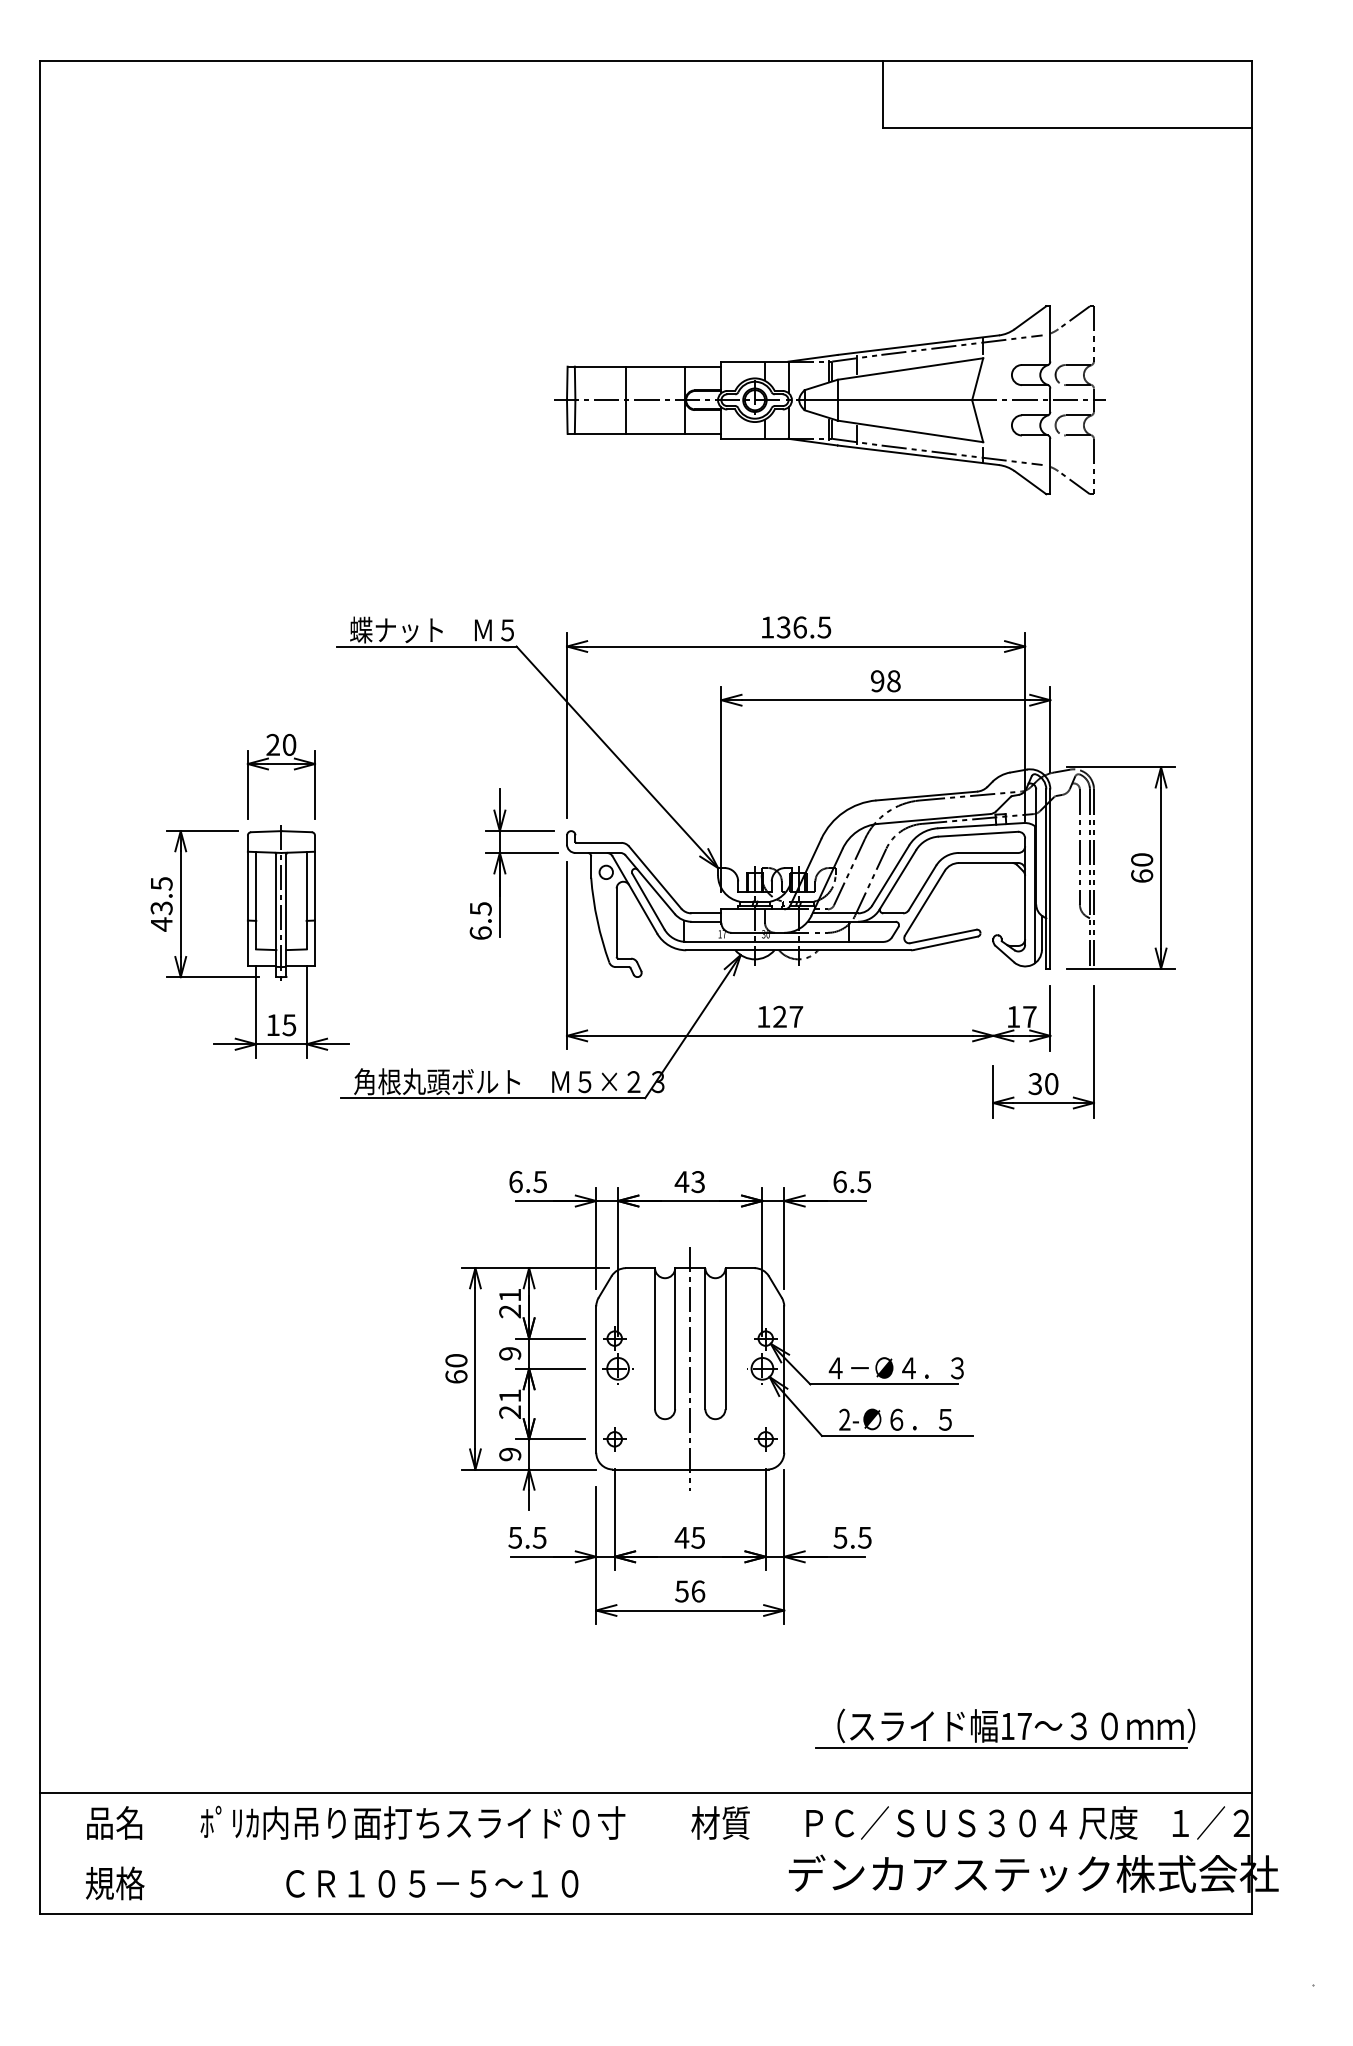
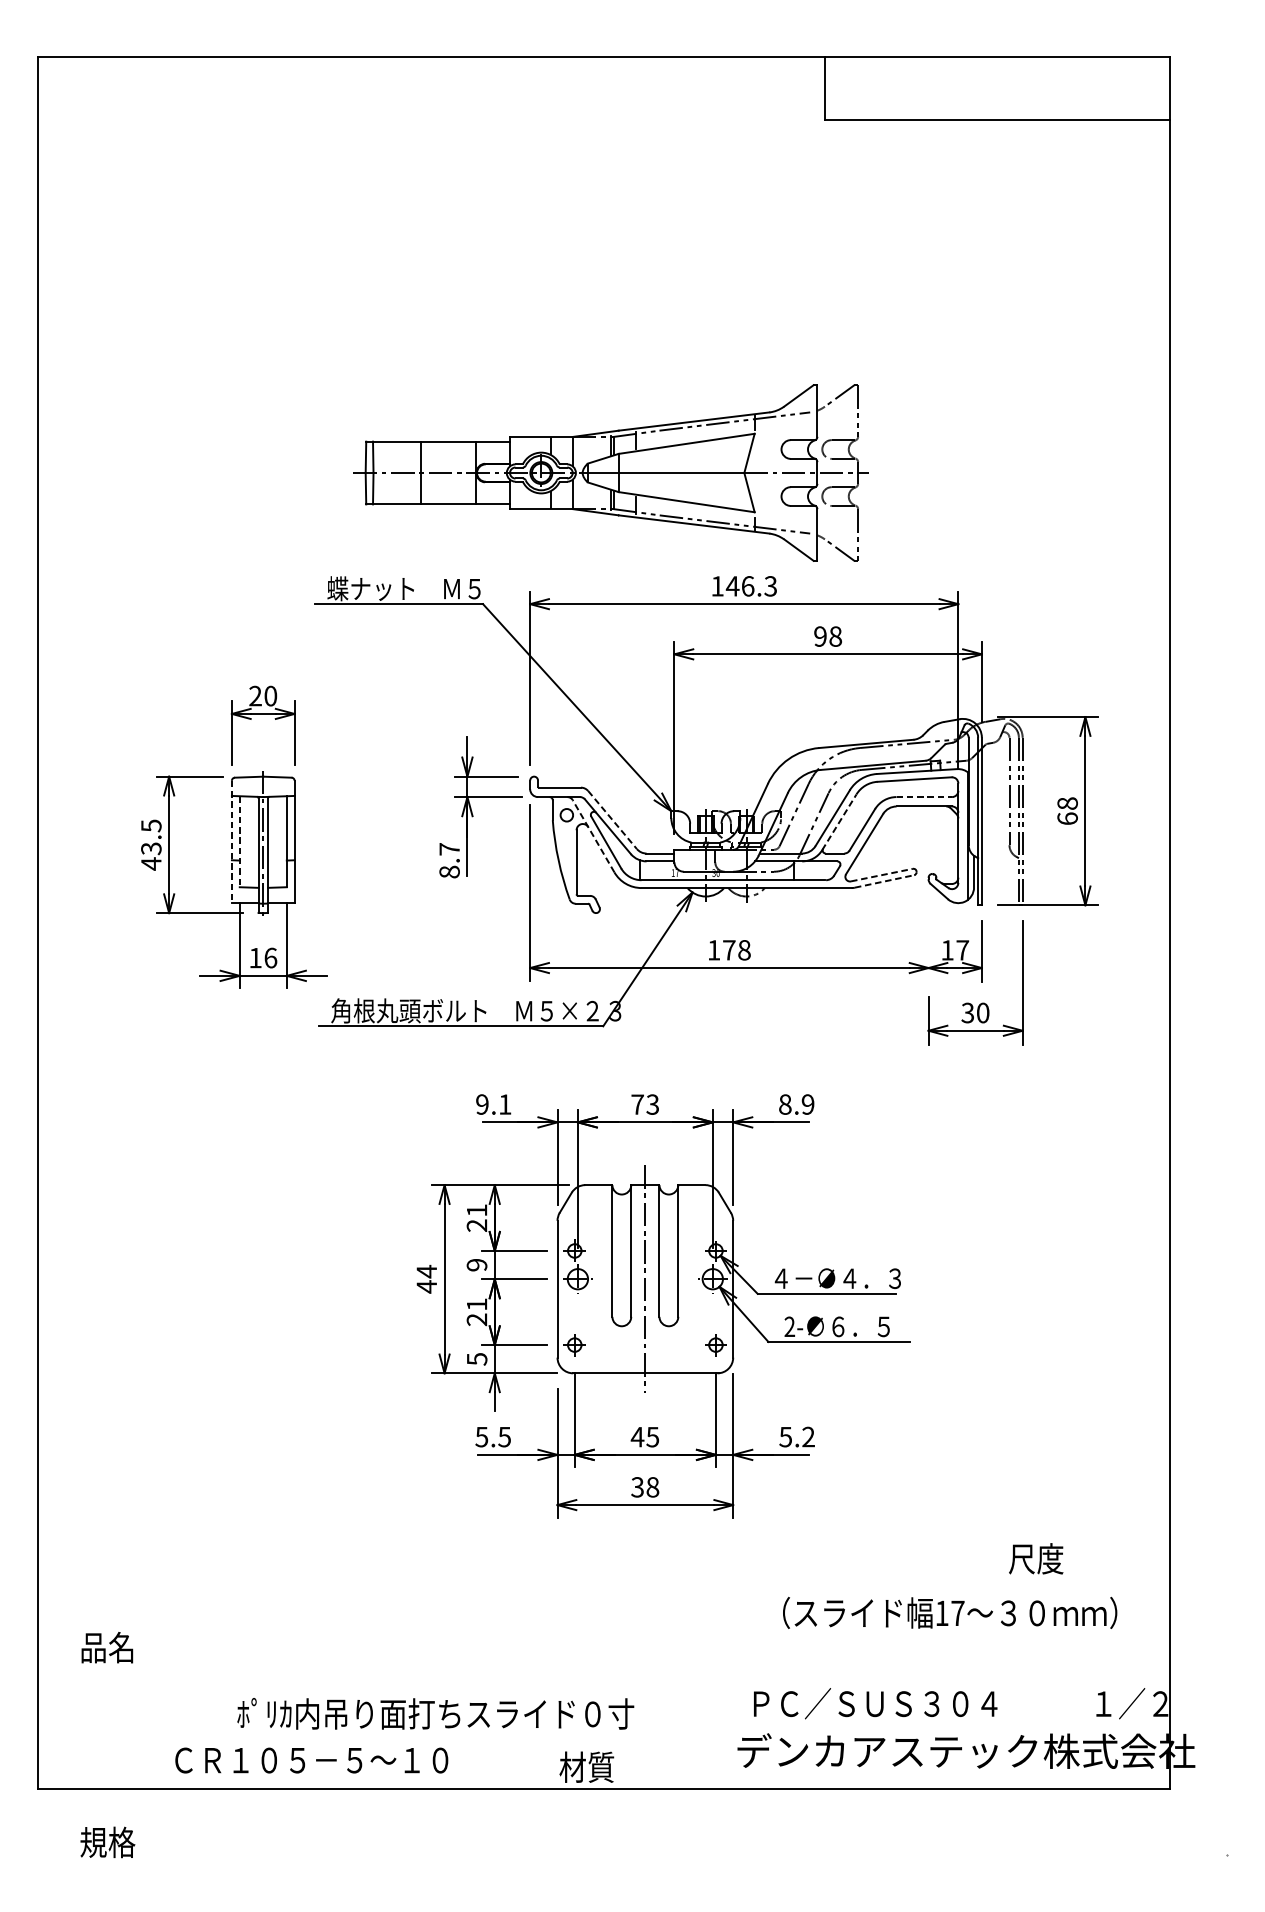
part: (829, 400) -> (611, 473), moved
text: (803, 627) -> (751, 586), 136.5 -> 146.3
line: (988, 852) -> (924, 796), solid -> dashed
text: (1141, 859) -> (1067, 803), 60 -> 68
line: (655, 877) -> (612, 820), solid -> dashed
line: (897, 879) -> (839, 821), solid -> dashed
line: (634, 894) -> (593, 835), solid -> dashed
line: (256, 900) -> (239, 841), solid -> dashed
line: (247, 901) -> (231, 842), solid -> dashed
text: (480, 920) -> (449, 860), 6.5 -> 8.7
line: (943, 936) -> (882, 875), solid -> dashed
line: (946, 943) -> (884, 881), solid -> dashed
text: (788, 1016) -> (737, 949), 127 -> 178
text: (289, 1025) -> (270, 958), 15 -> 16
text: (527, 1181) -> (493, 1104), 6.5 -> 9.1
text: (681, 1181) -> (637, 1104), 43 -> 73
text: (851, 1181) -> (796, 1104), 6.5 -> 8.9
text: (456, 1368) -> (426, 1278), 60 -> 44
text: (510, 1454) -> (477, 1359), 9 -> 5
text: (864, 1537) -> (808, 1436), 5.5 -> 5.2
text: (690, 1591) -> (645, 1487), 56 -> 38
line: (1001, 1747) -> (936, 1633), removed
line: (646, 1793) -> (604, 1676), removed
text: (114, 1822) -> (107, 1647), moved
text: (412, 1822) -> (435, 1713), moved
text: (720, 1822) -> (586, 1766), moved
text: (1108, 1822) -> (1036, 1558), moved
text: (115, 1883) -> (108, 1842), moved
text: (432, 1883) -> (311, 1760), moved

